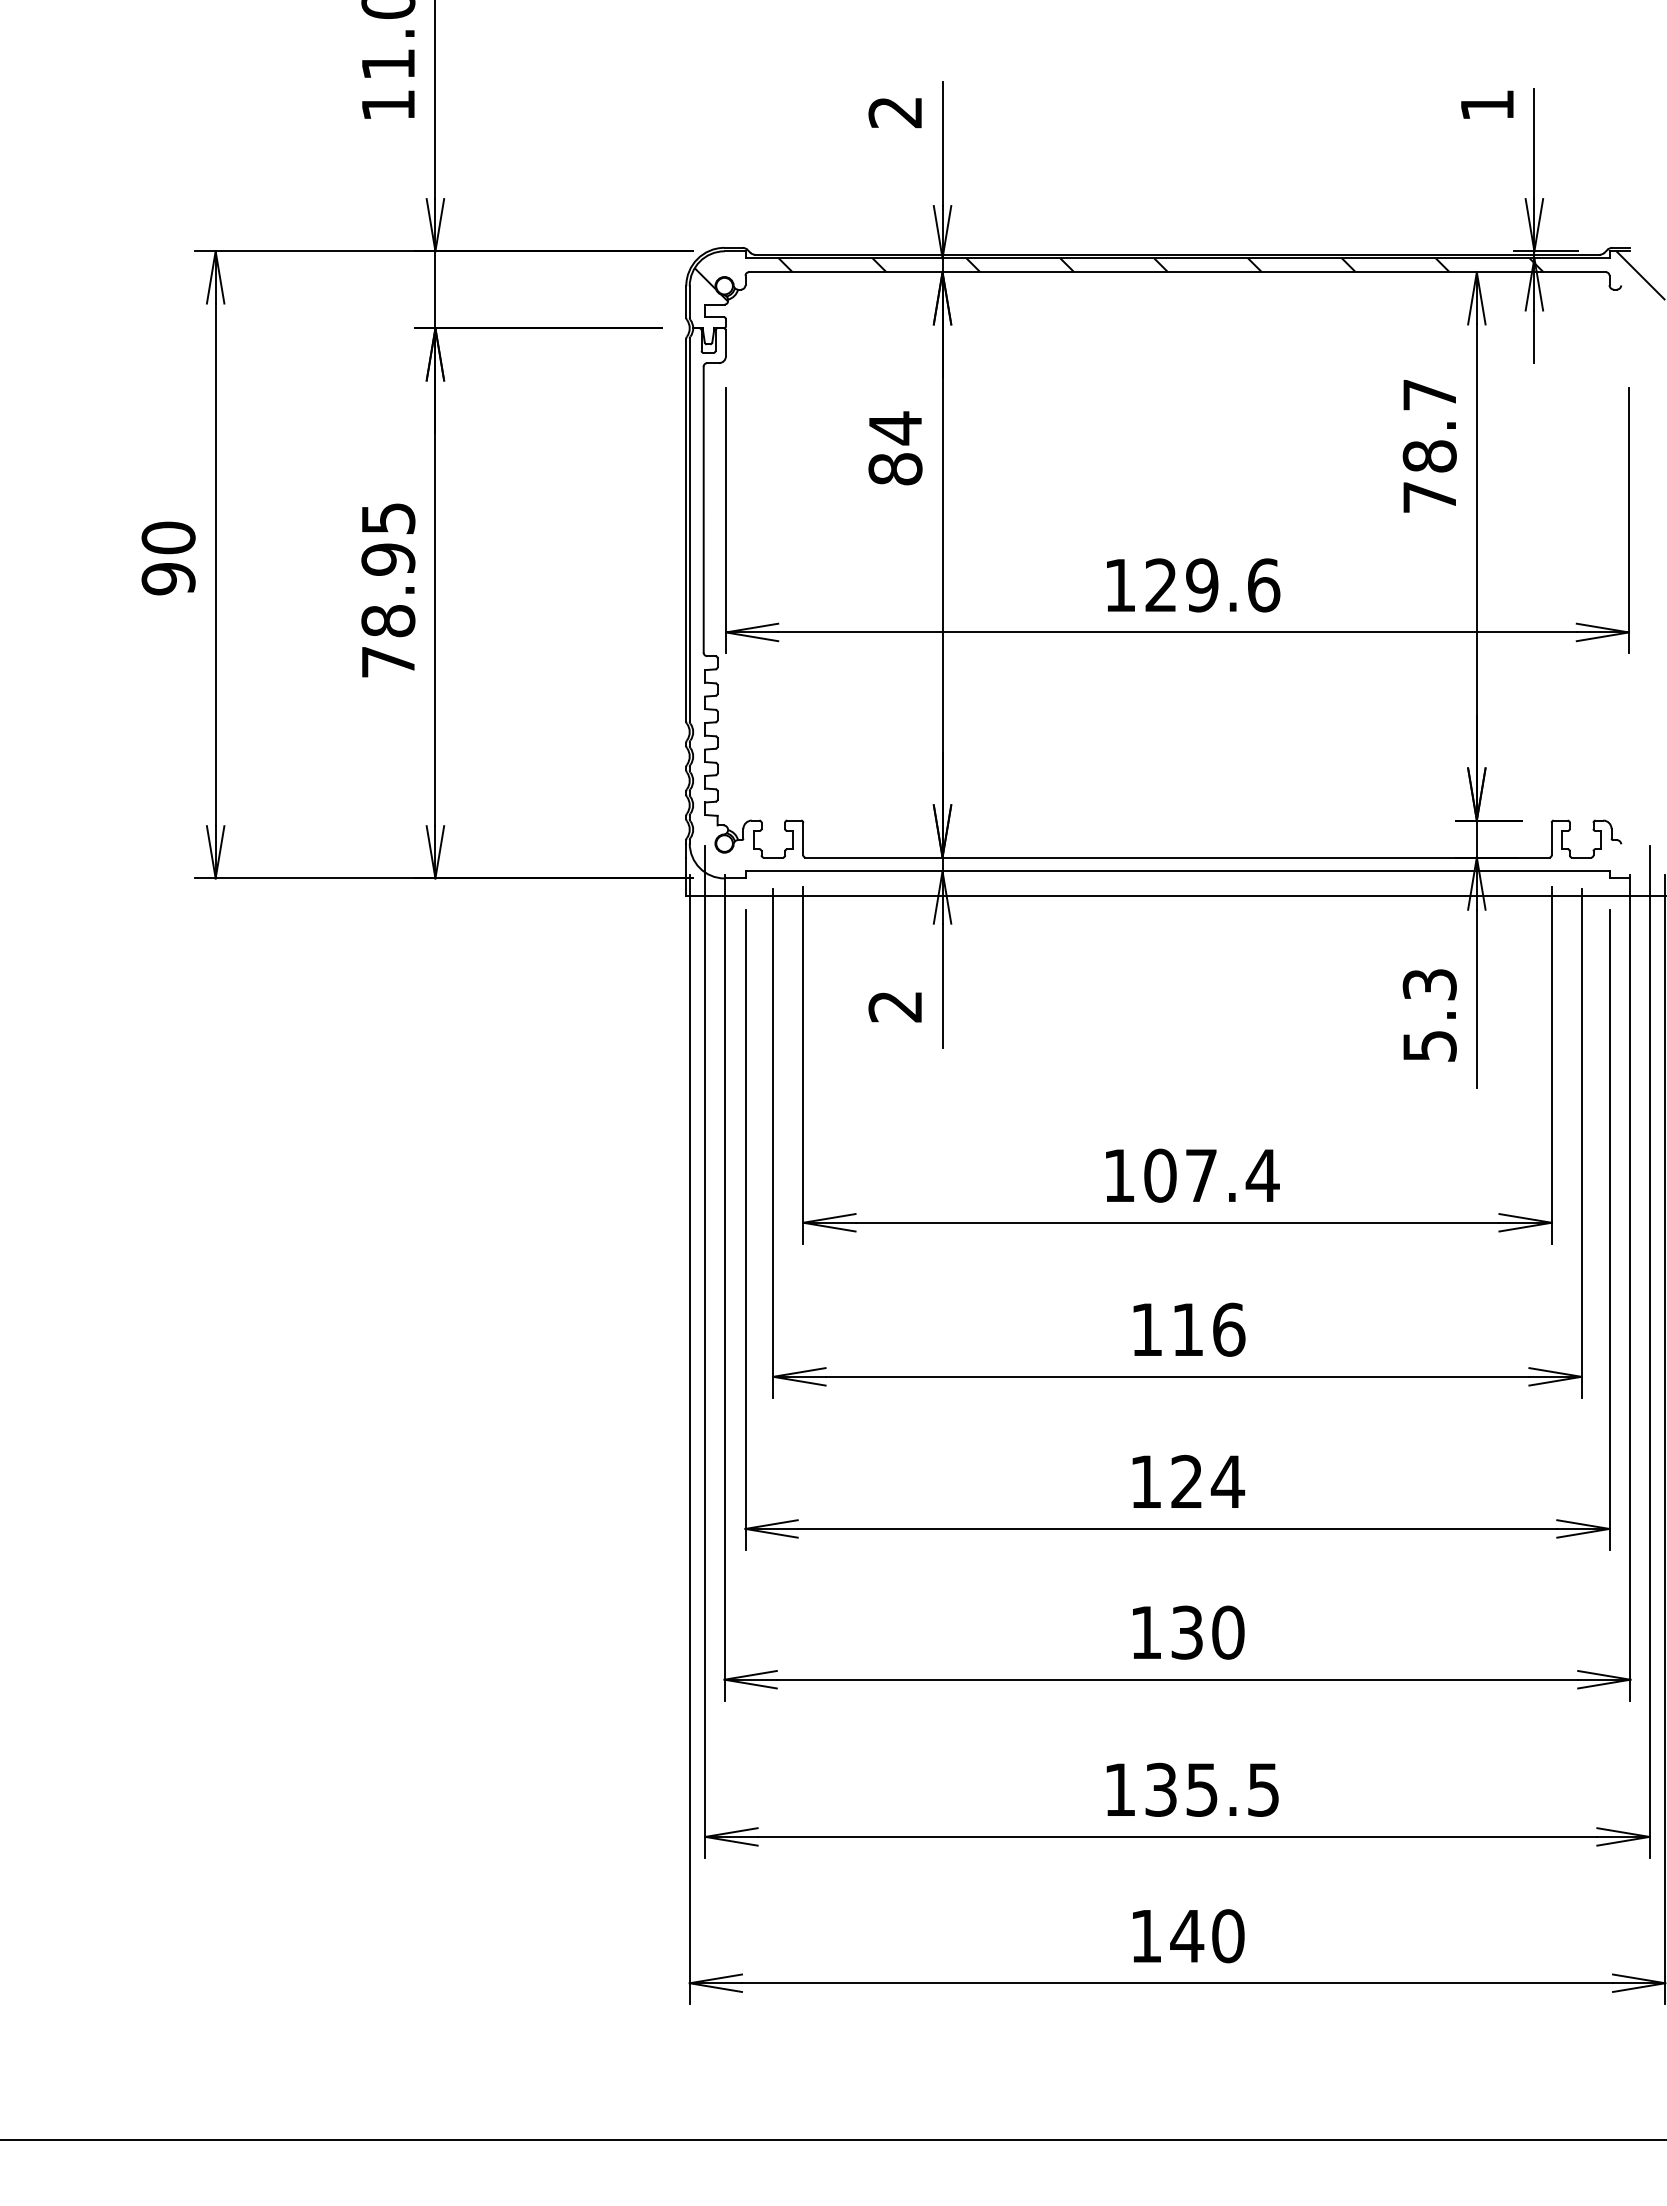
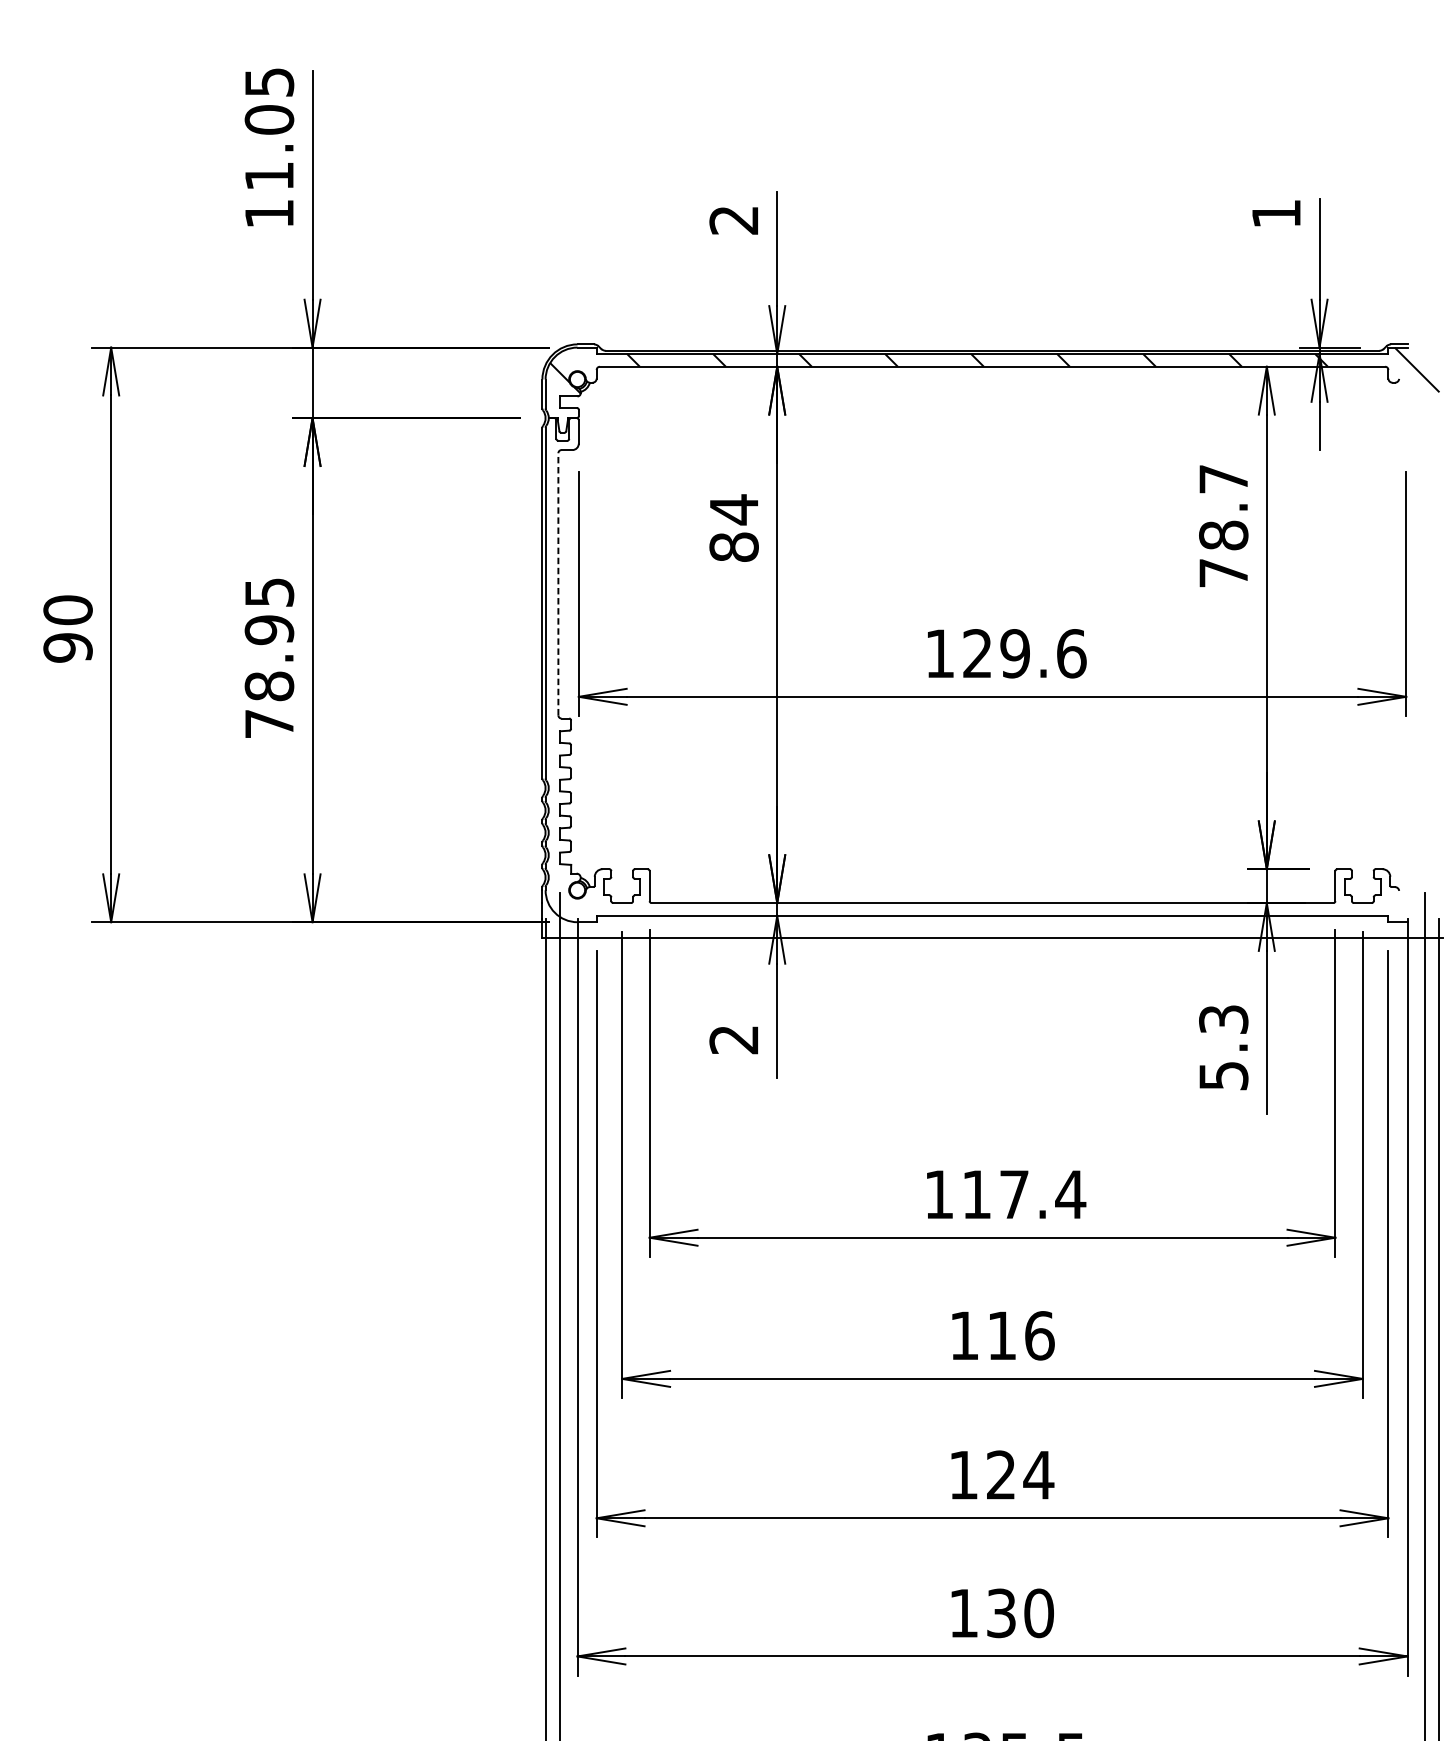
line: (703, 509) -> (558, 584), solid -> dashed
text: (1160, 1175) -> (976, 1194), 107.4 -> 117.4

